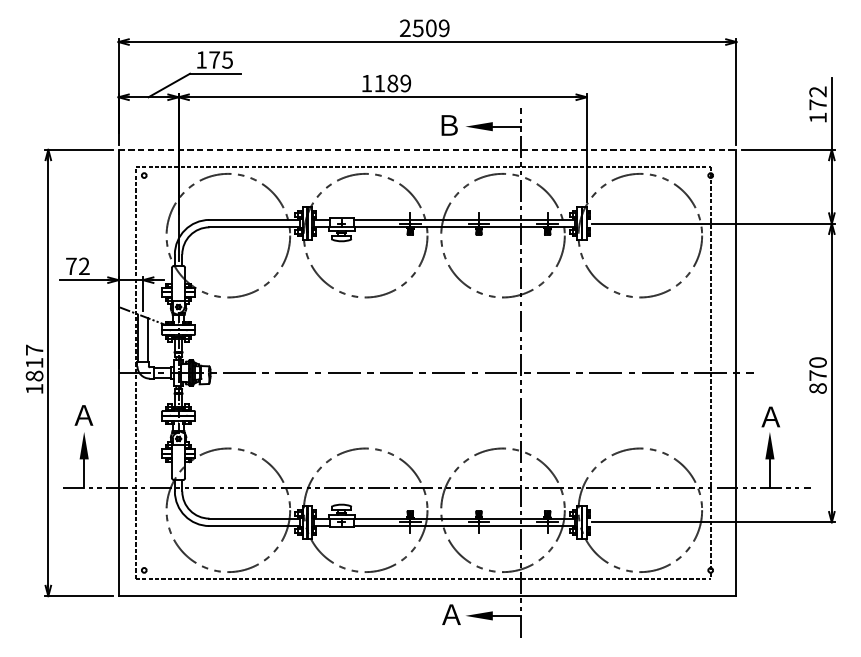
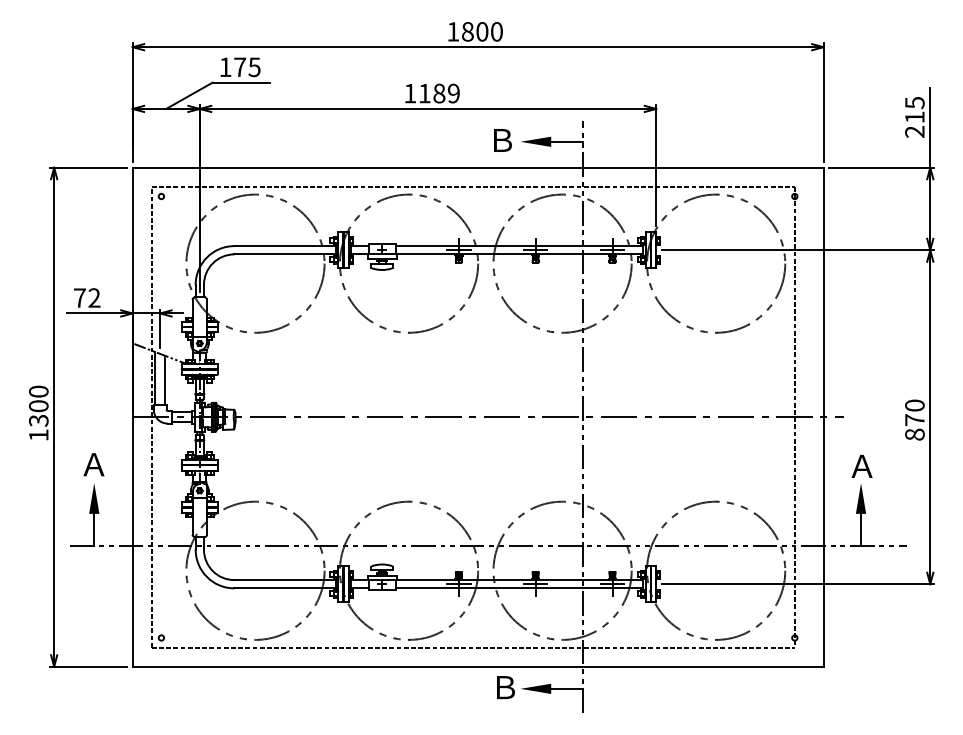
text: (424, 28) -> (474, 31), 2509 -> 1800
text: (817, 104) -> (914, 117), 172 -> 215
line: (427, 149) -> (478, 167), dashed -> solid
text: (34, 362) -> (38, 405), 1817 -> 1300
text: (451, 614) -> (504, 687), Ａ -> Ｂ

